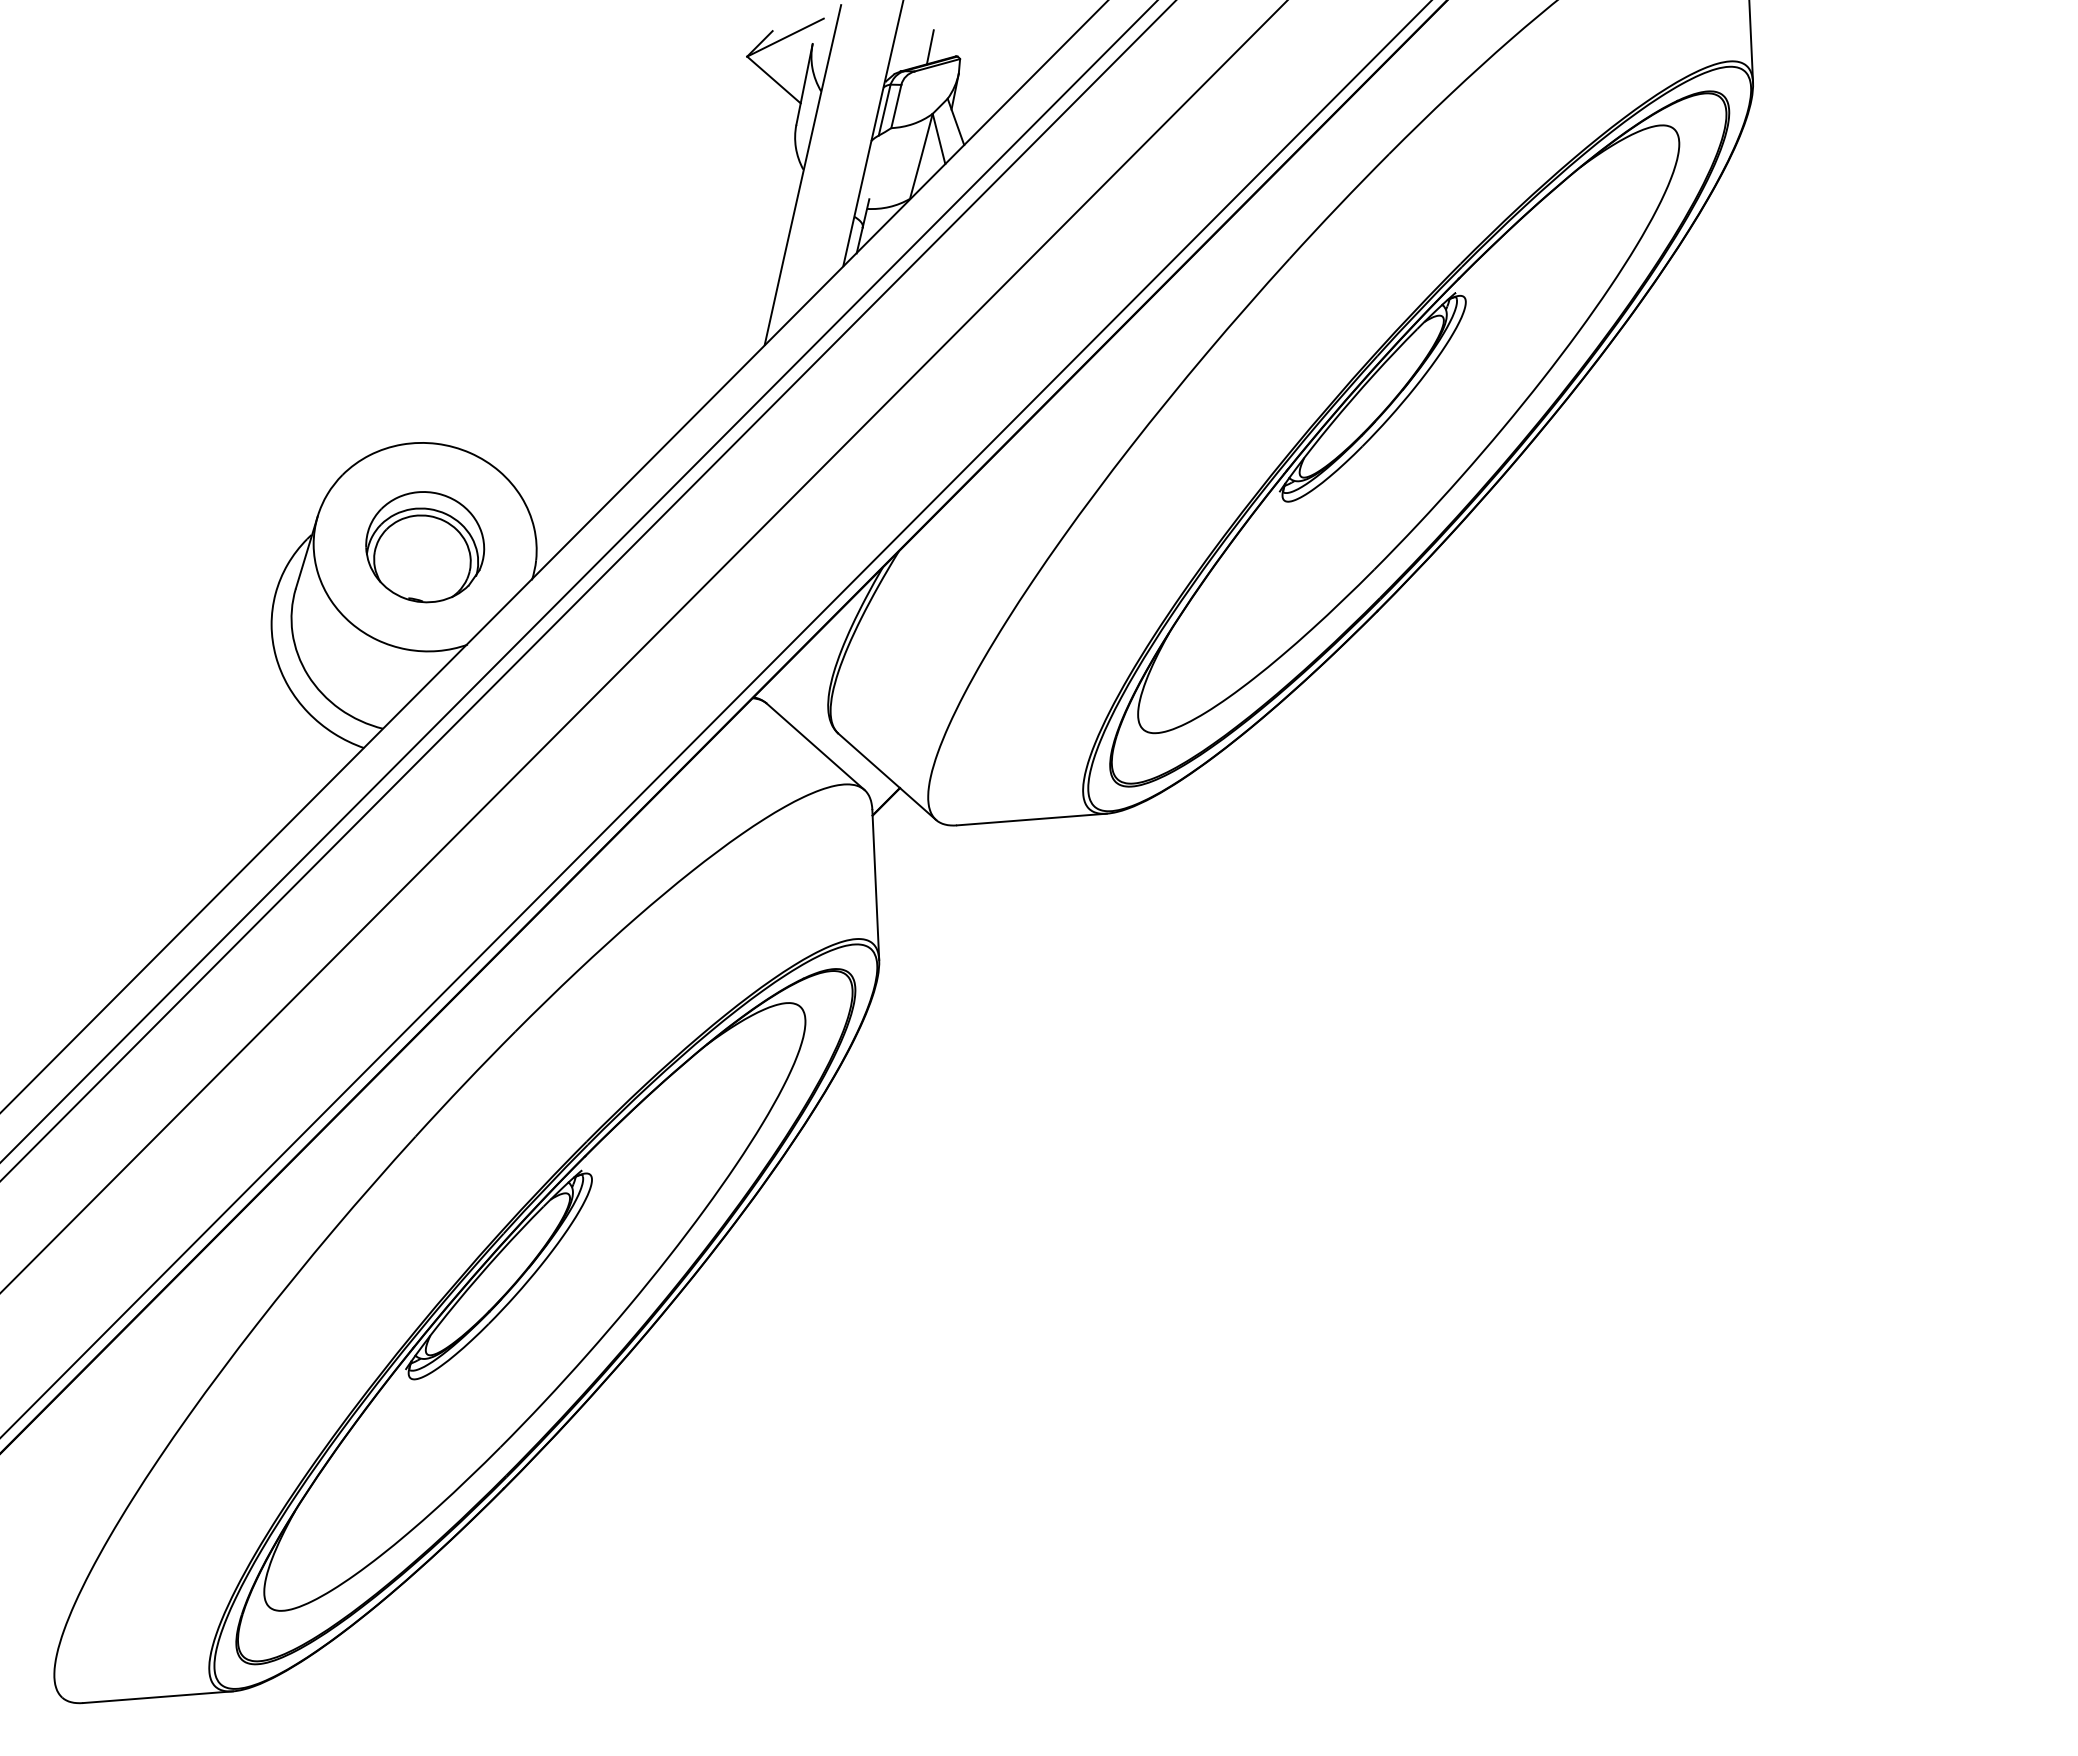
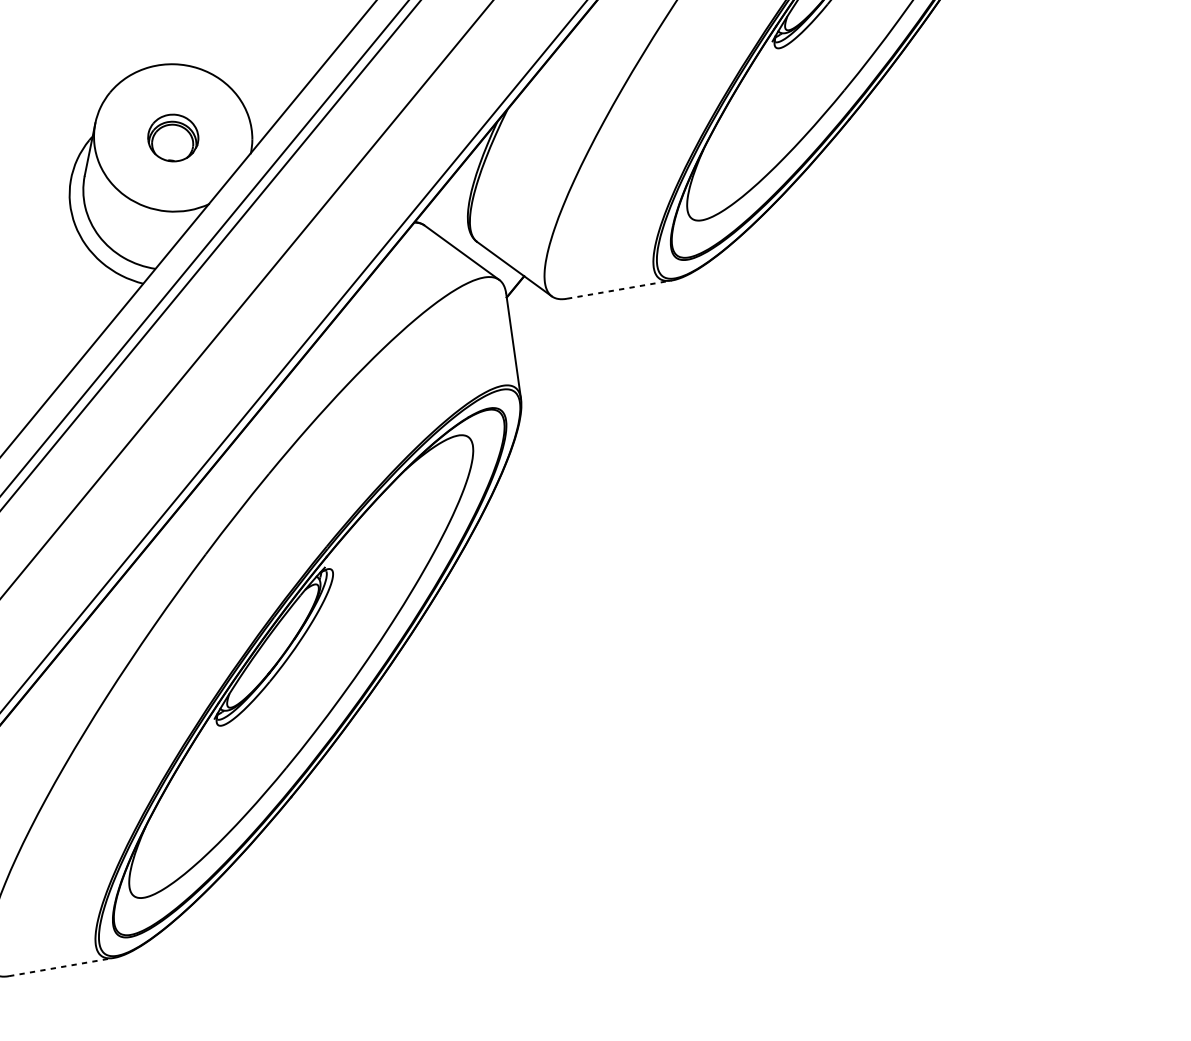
part: (425, 547) -> (173, 138), size x0.6
line: (1032, 819) -> (619, 289), solid -> dashed
line: (158, 1697) -> (61, 967), solid -> dashed

